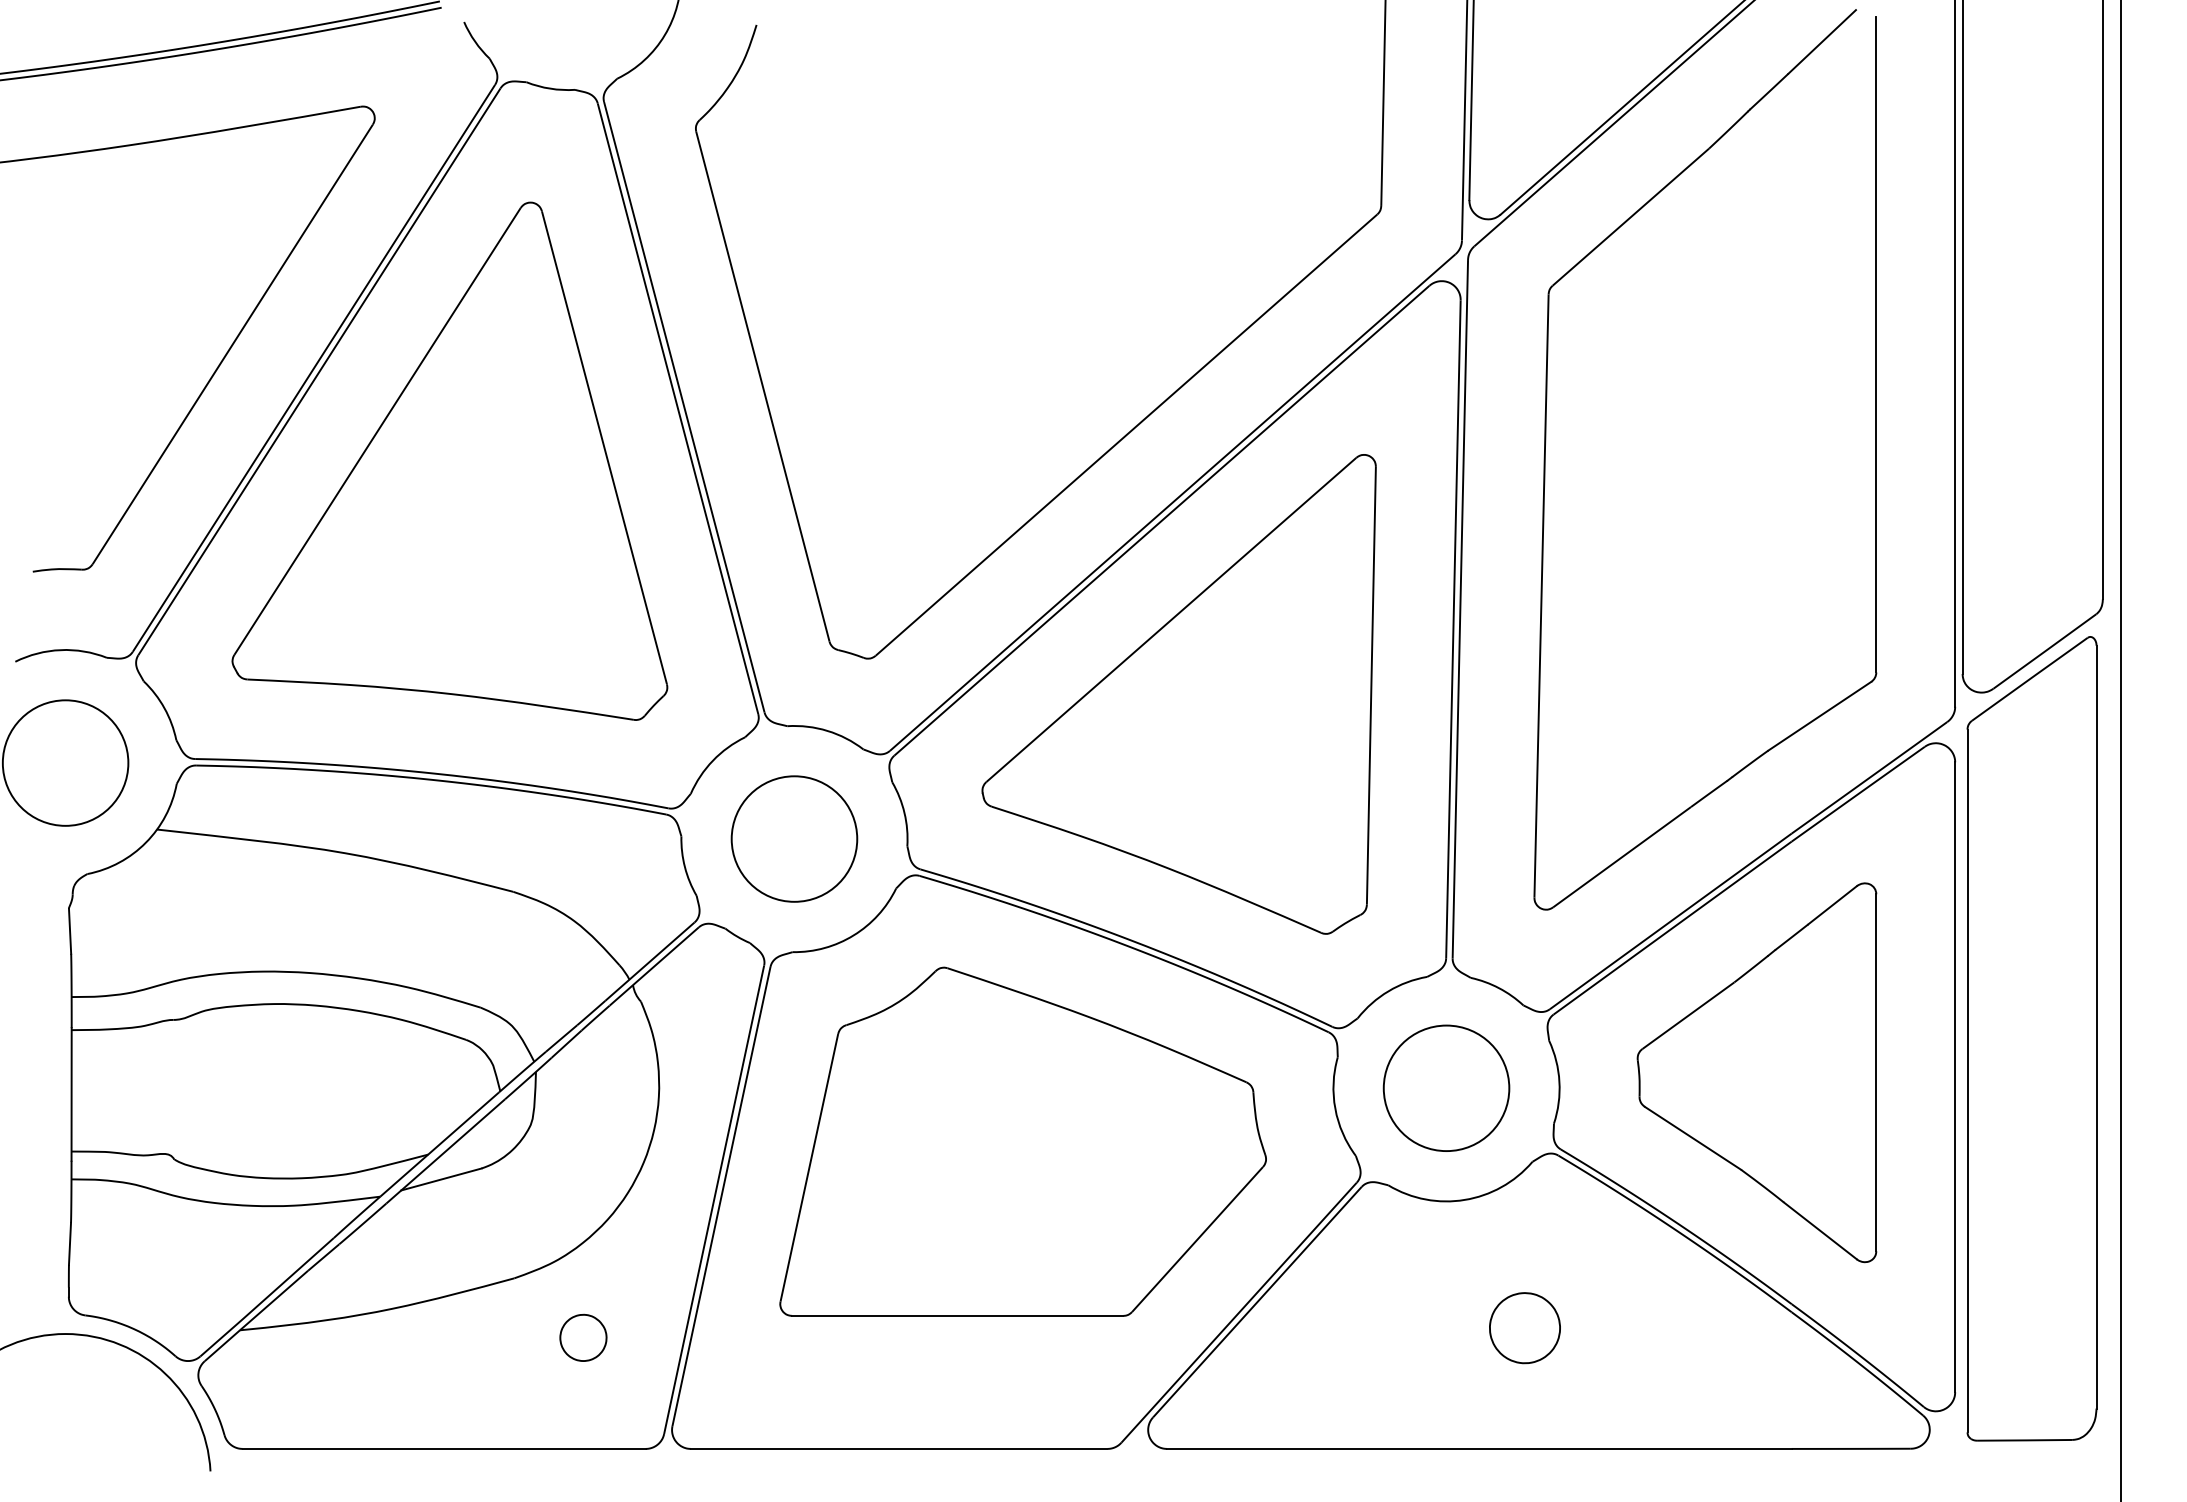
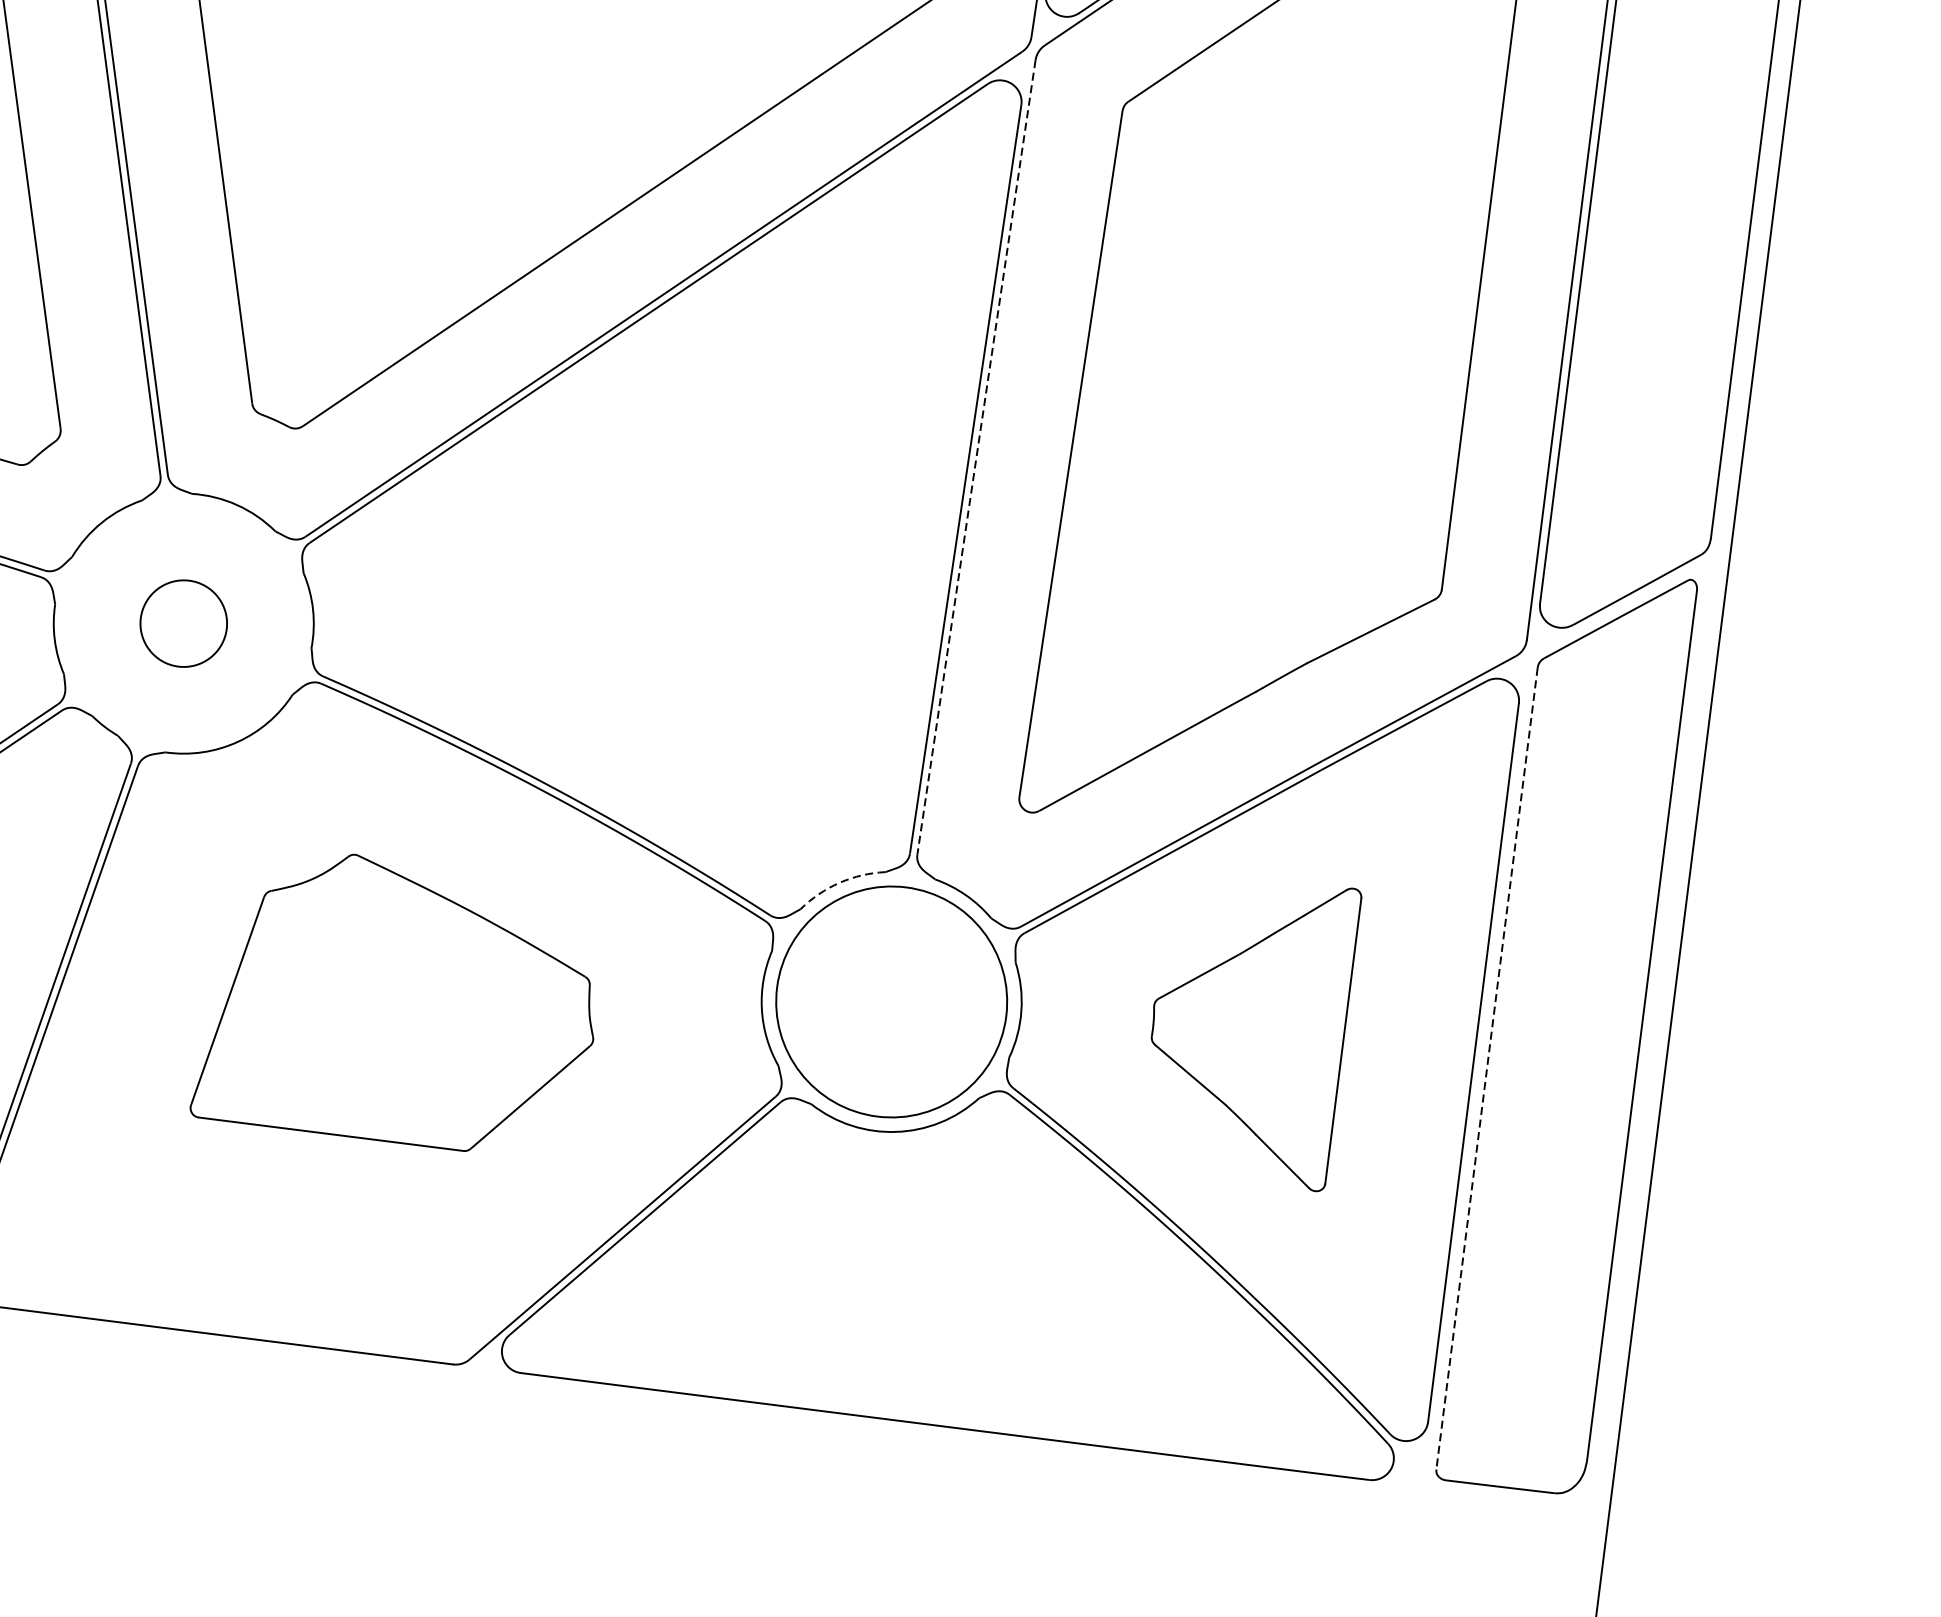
line: (1460, 610) -> (976, 458), solid -> dashed
part: (1178, 694) -> (642, 514), removed
circle: (794, 838) -> (183, 623), size x0.6
arc: (1388, 991) -> (839, 883), solid -> dashed
part: (1756, 1072) -> (1247, 1028), size x0.7
line: (1967, 1081) -> (1486, 1069), solid -> dashed
circle: (1446, 1088) -> (891, 1002), size x1.6
part: (1022, 1141) -> (400, 1001), size x0.7
part: (1524, 1328) -> (946, 1287), removed

